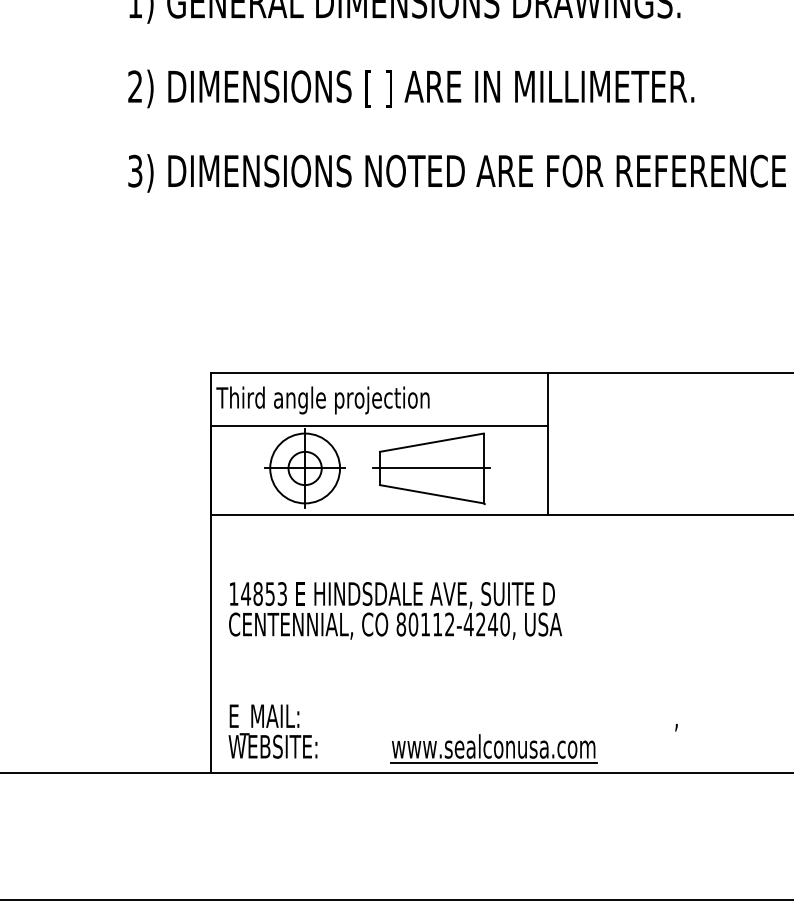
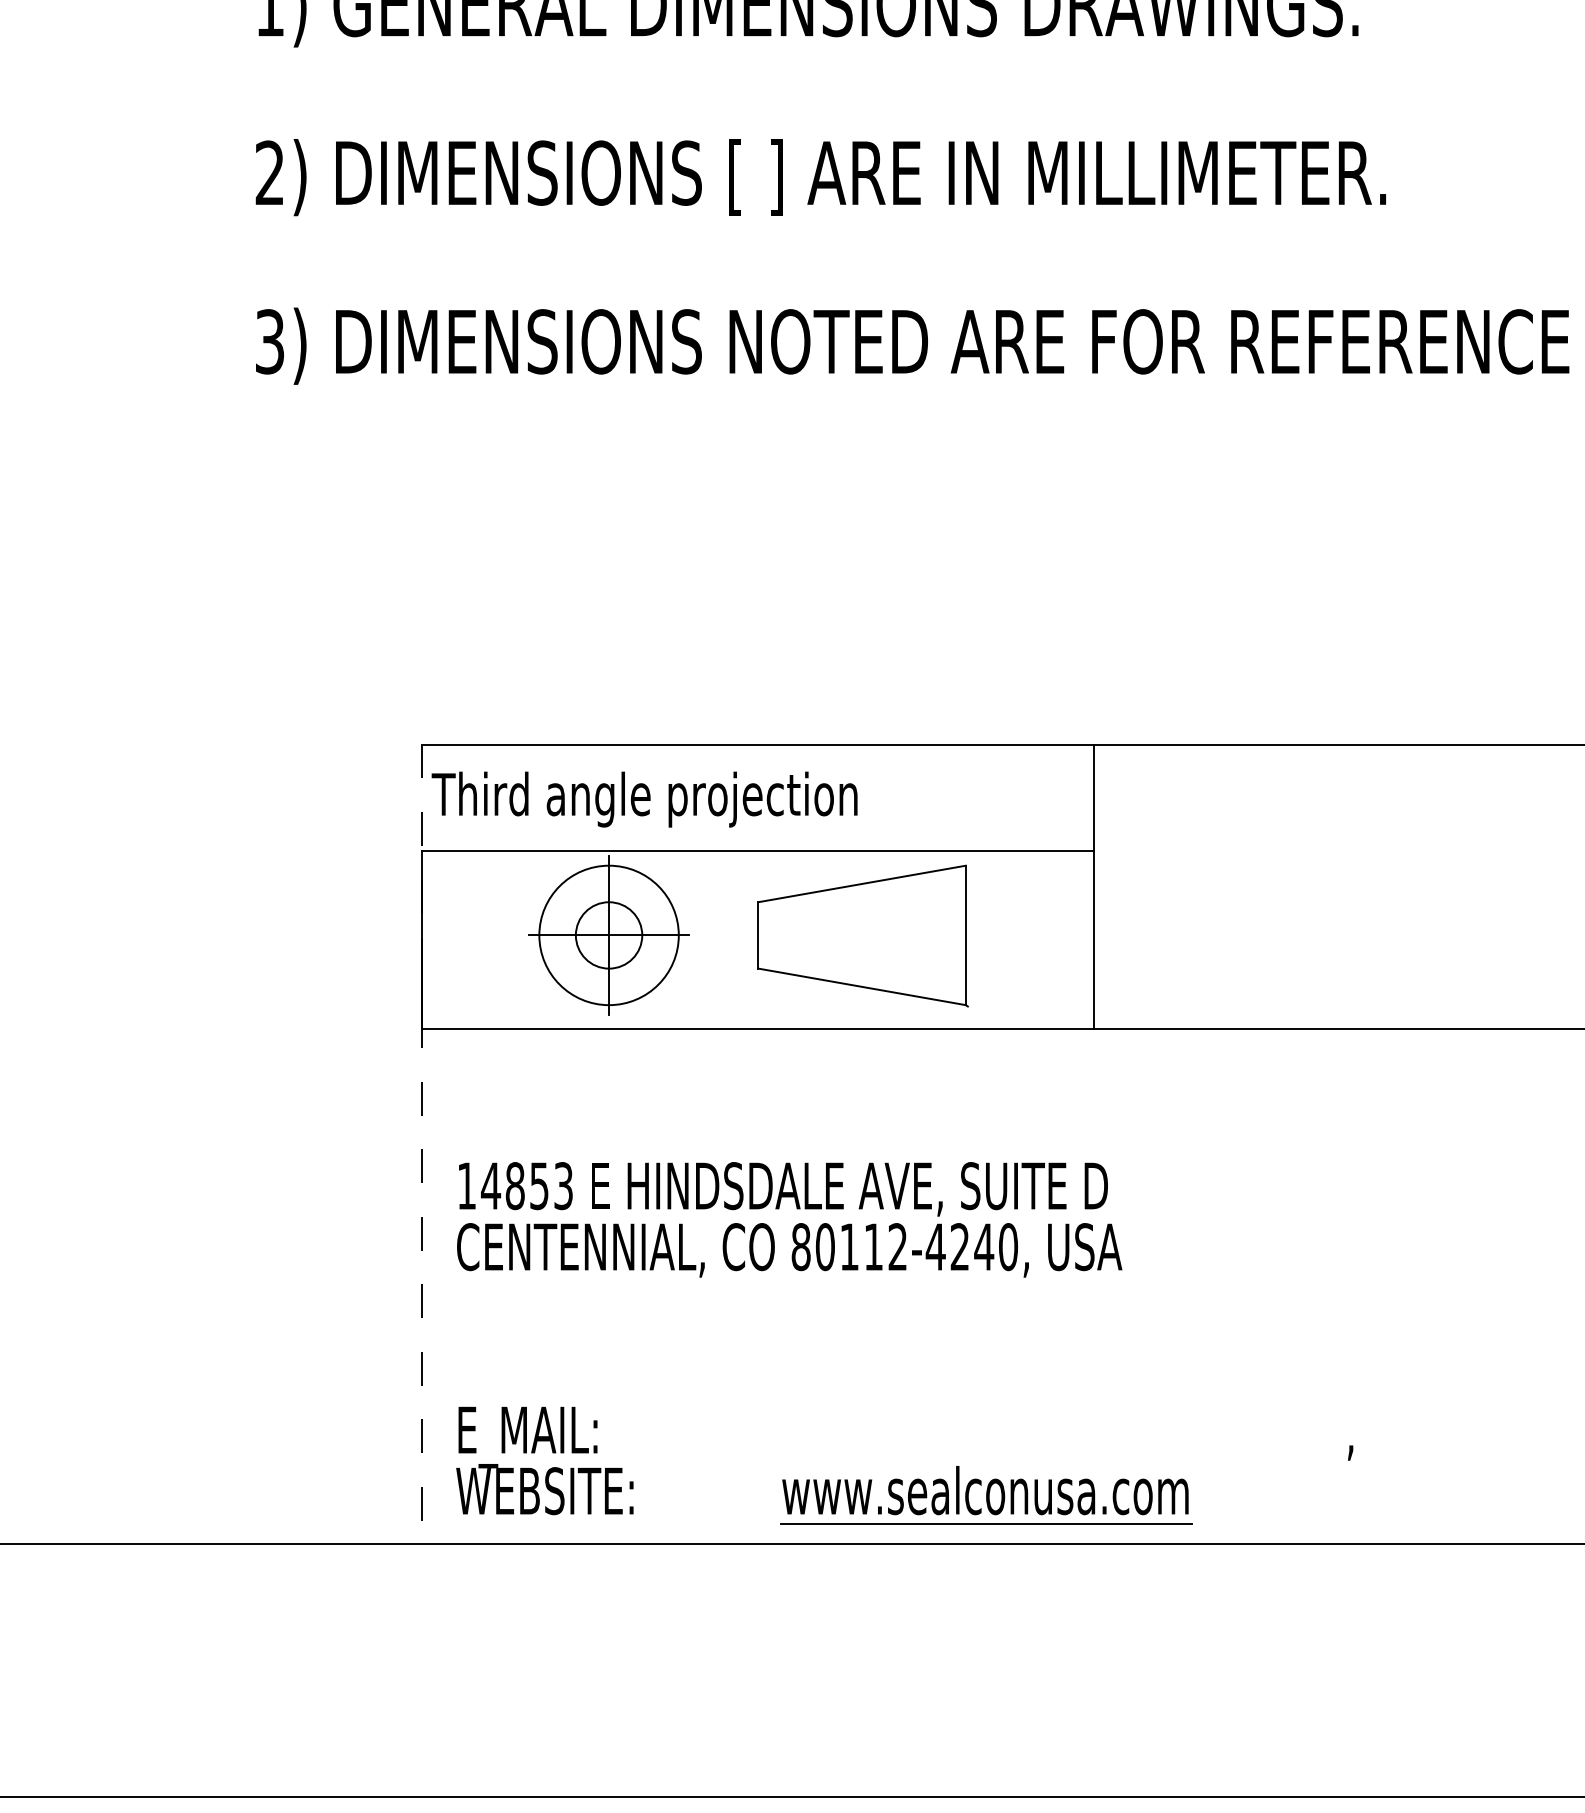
line: (431, 468) -> (861, 935), removed
line: (211, 571) -> (422, 1141), solid -> dashed

